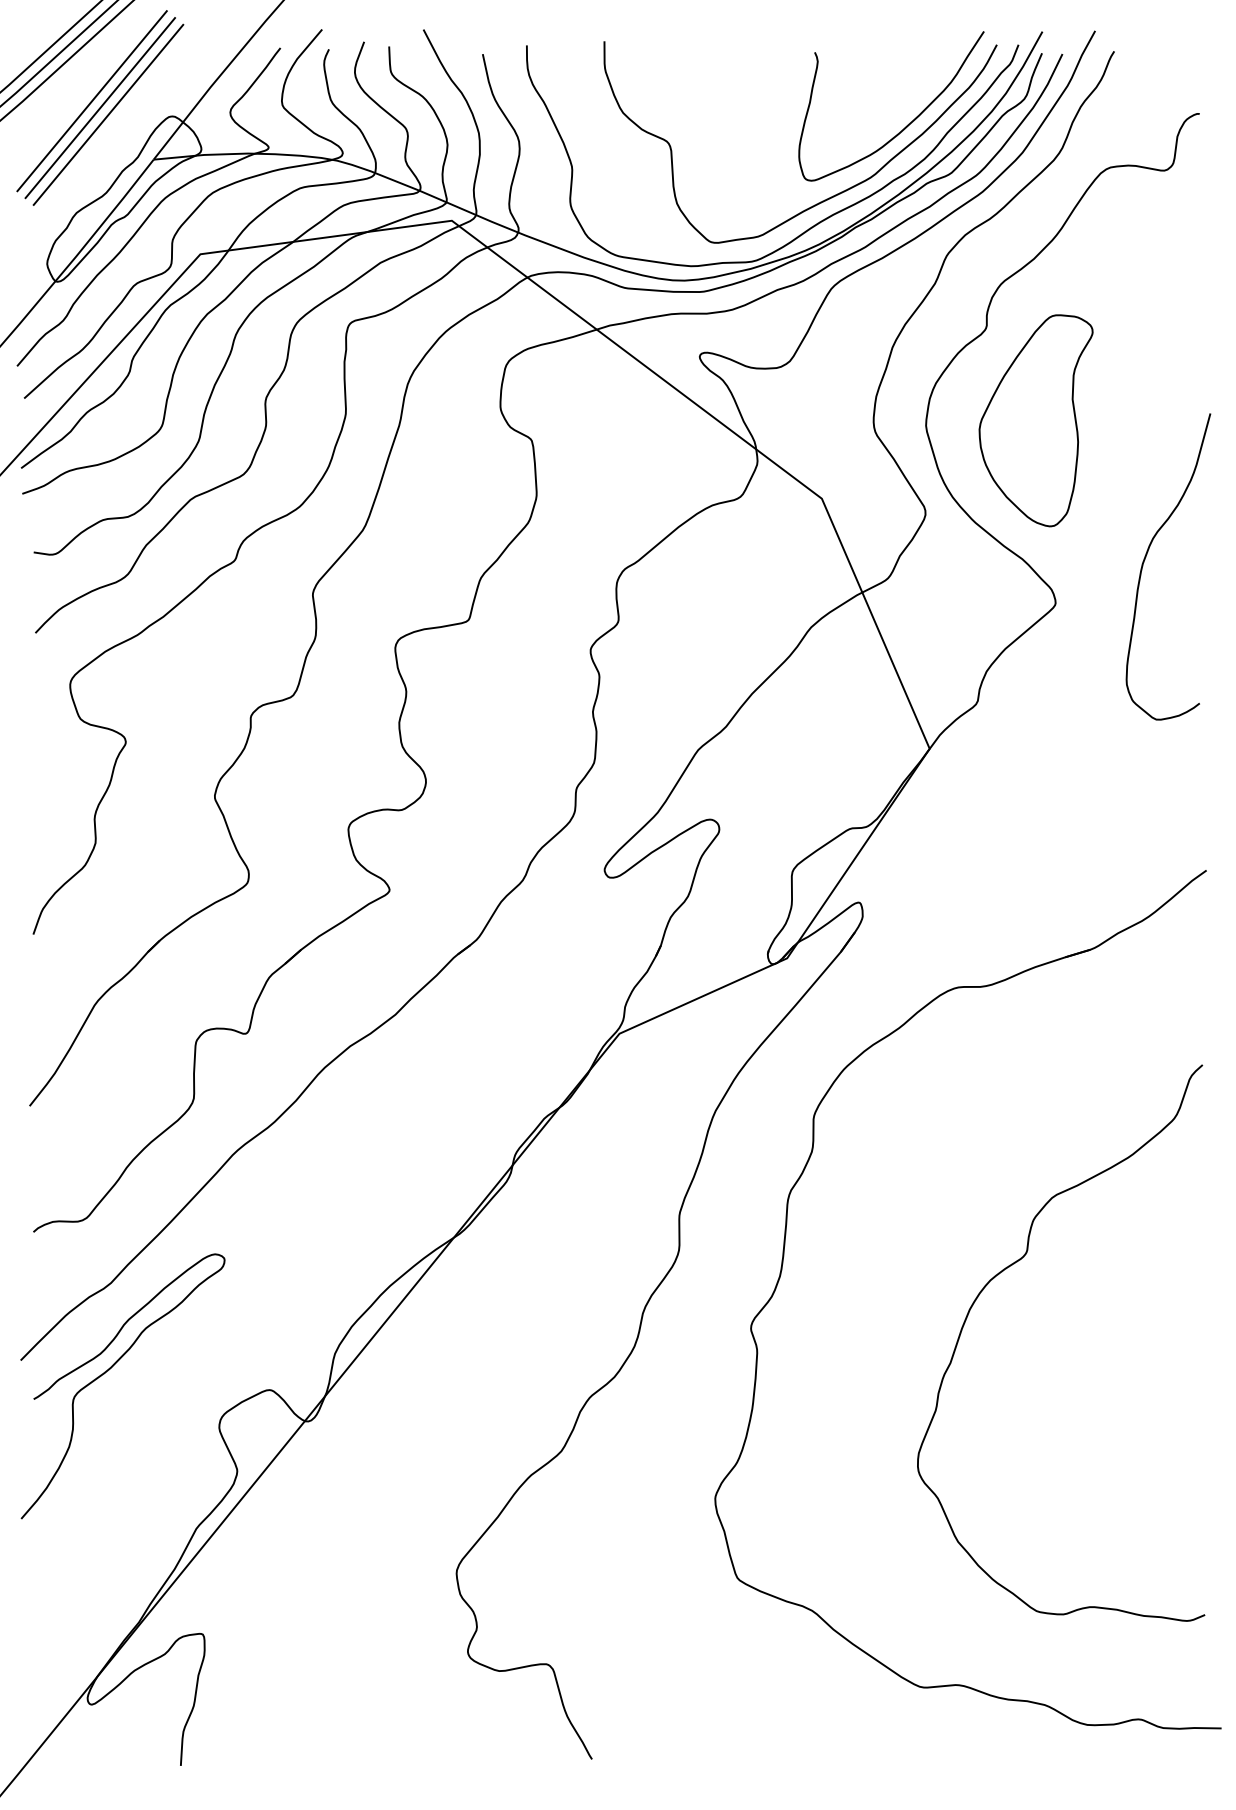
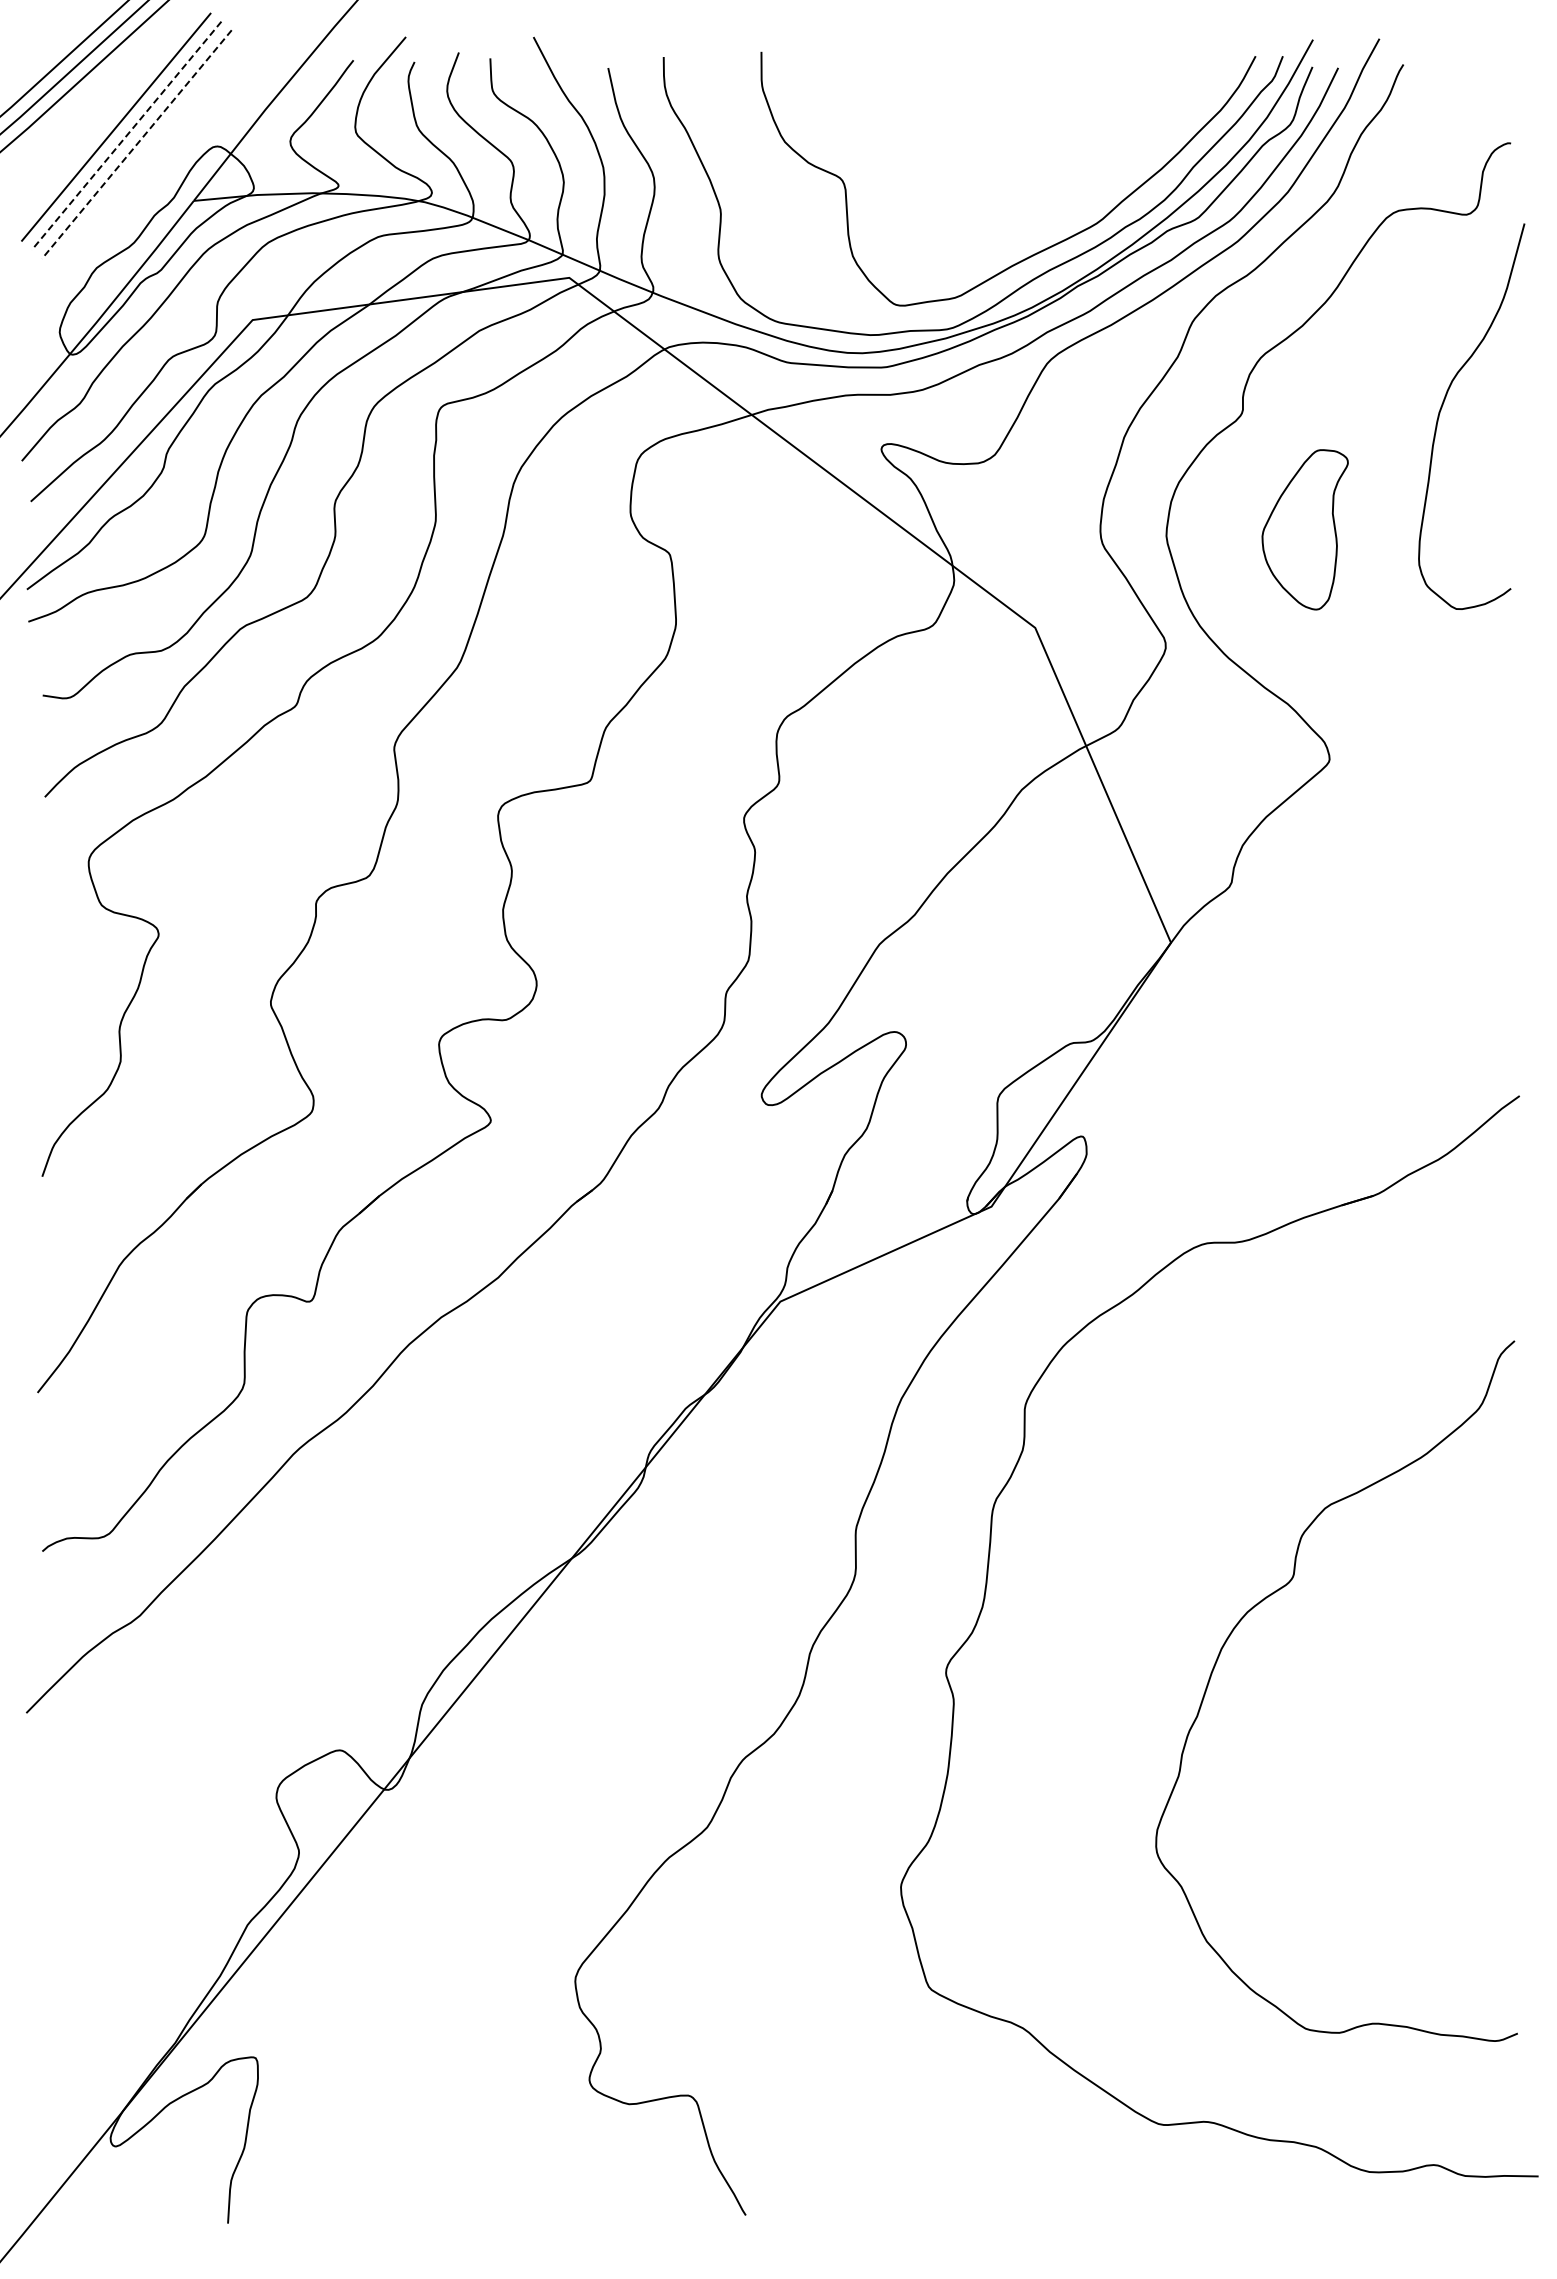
line: (100, 107) -> (126, 135), solid -> dashed
line: (108, 114) -> (136, 144), solid -> dashed
curve: (907, 124) -> (1143, 156), removed
part: (1036, 420) -> (1305, 529), size x0.6
curve: (1146, 557) -> (1443, 405), moved
curve: (111, 1368) -> (140, 1723), removed

